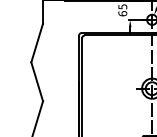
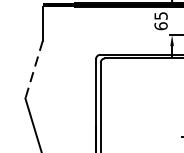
line: (37, 43) -> (34, 70), solid -> dashed

